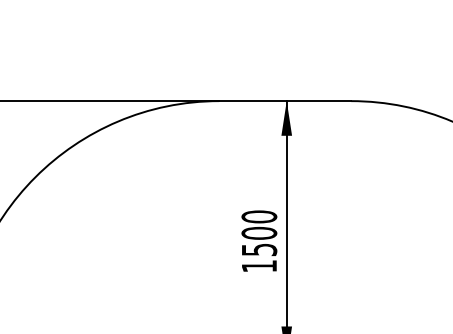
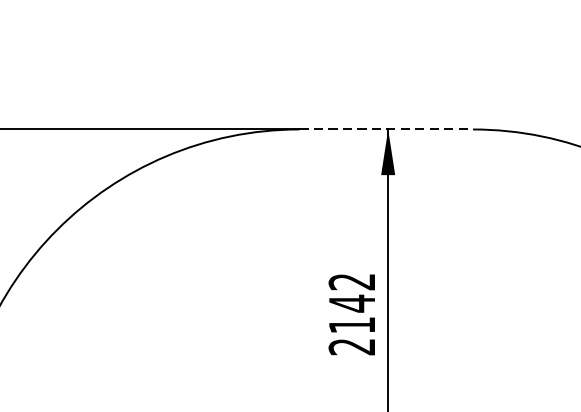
line: (285, 101) -> (386, 129), solid -> dashed
text: (259, 241) -> (352, 314), 1500 -> 2142

